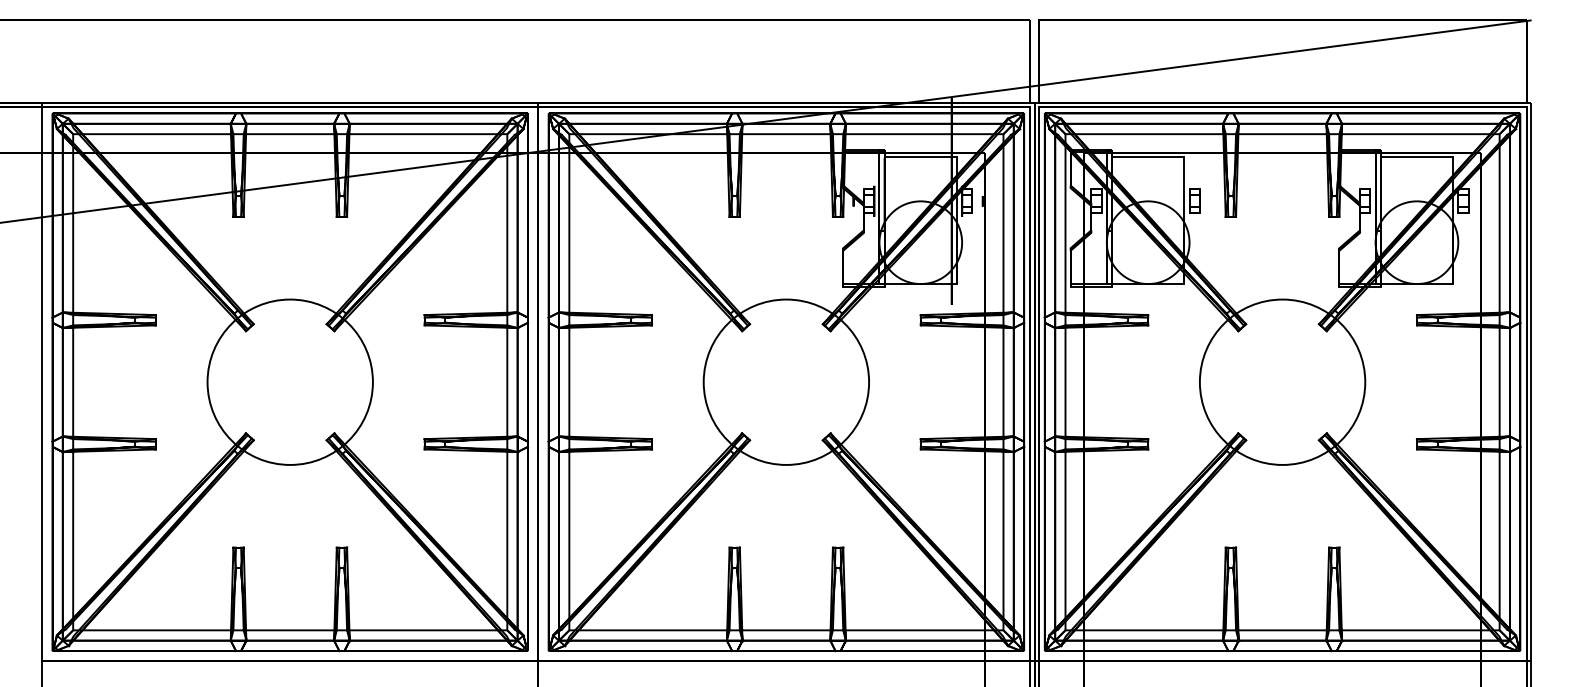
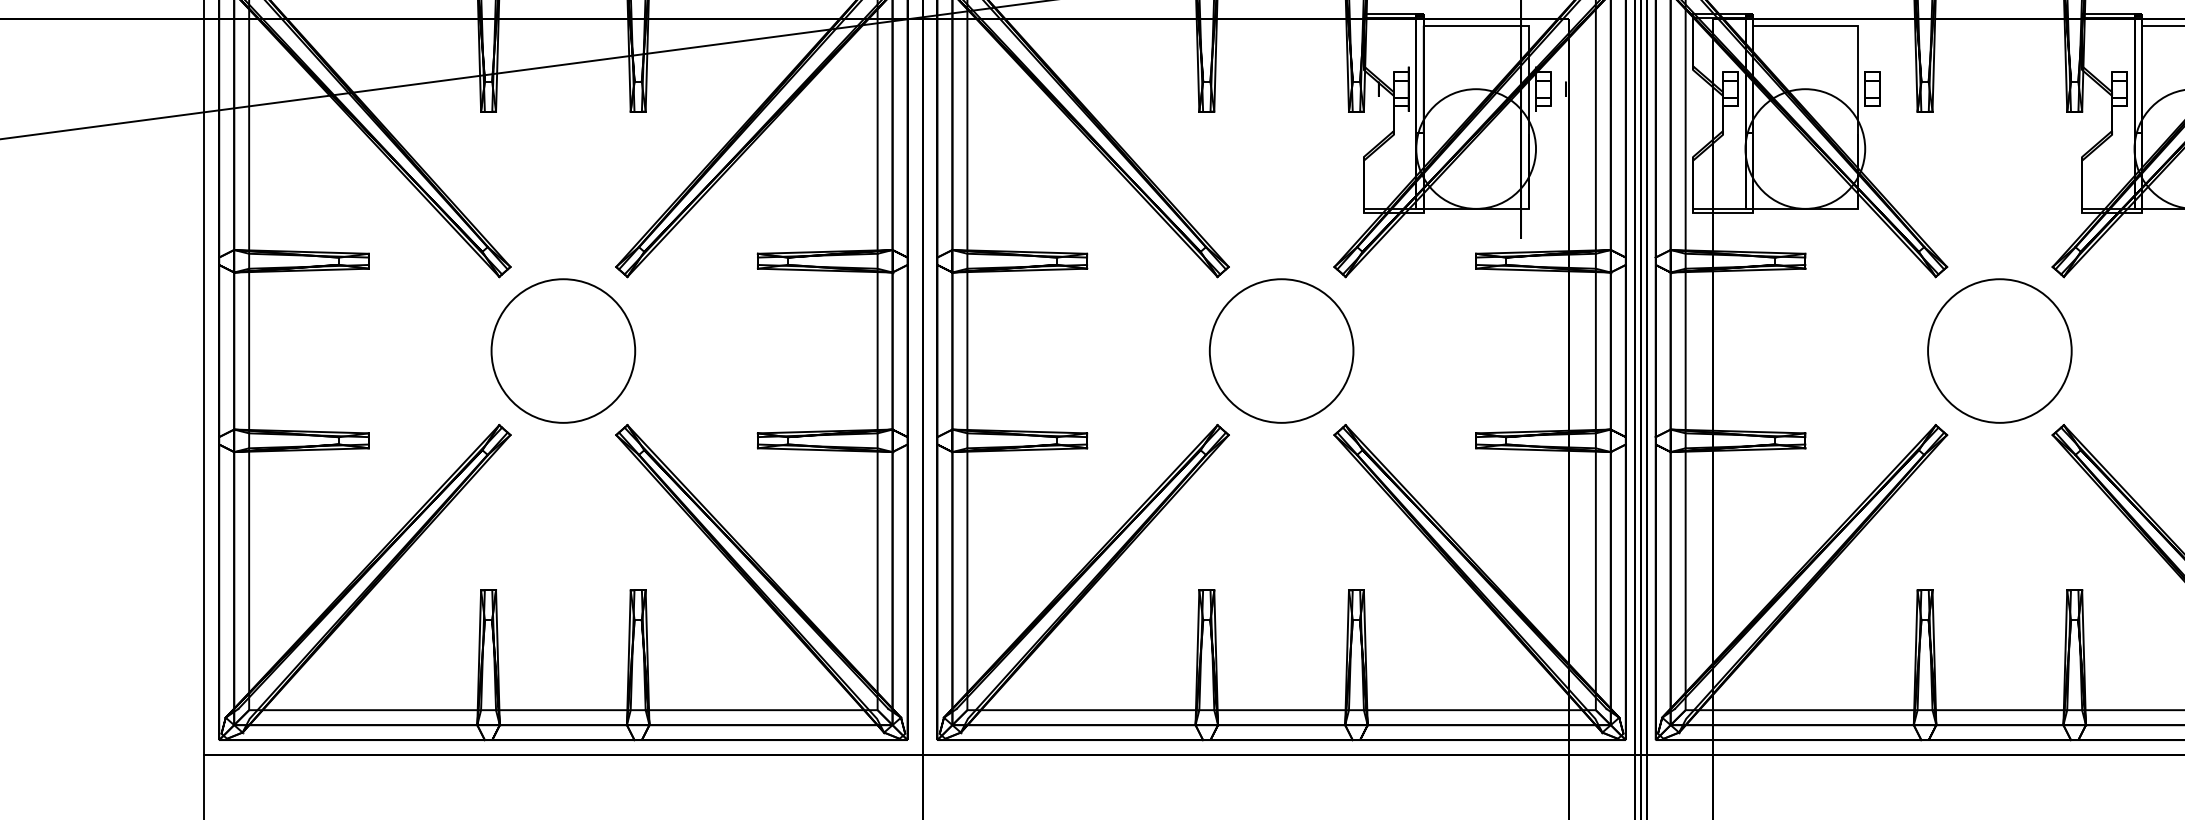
circle: (289, 381) -> (562, 349), size x0.6
circle: (786, 381) -> (1281, 349), size x0.6
circle: (1282, 381) -> (1999, 349), size x0.6

